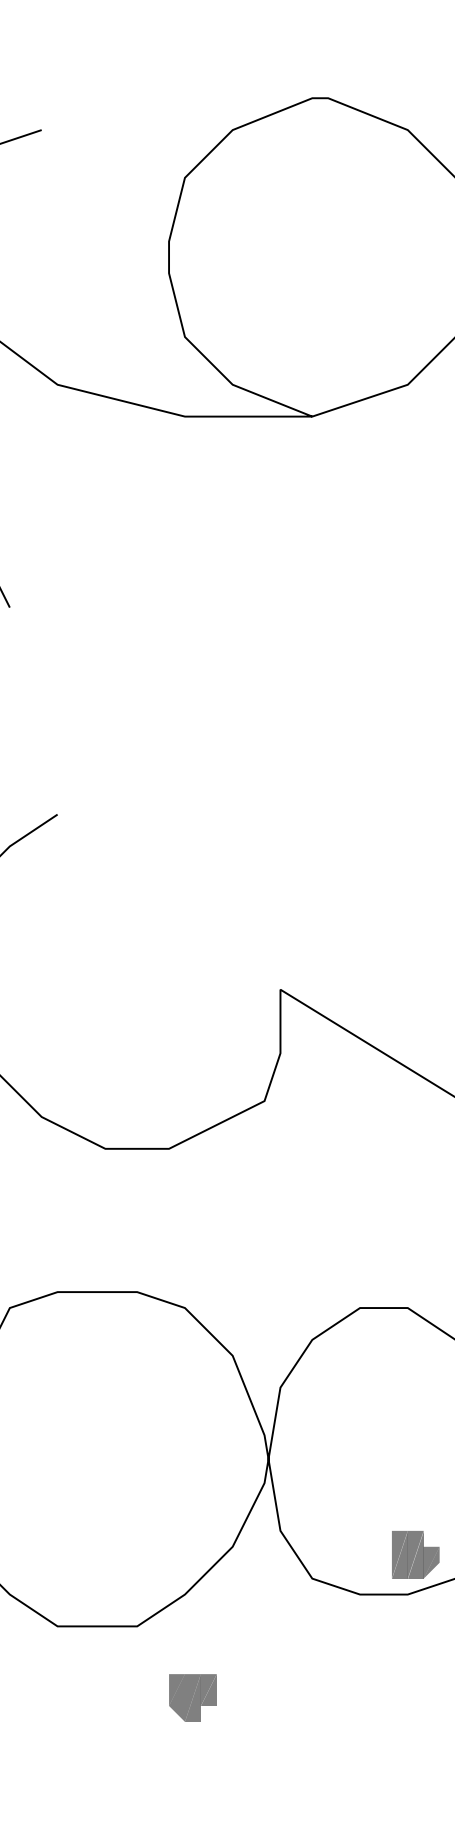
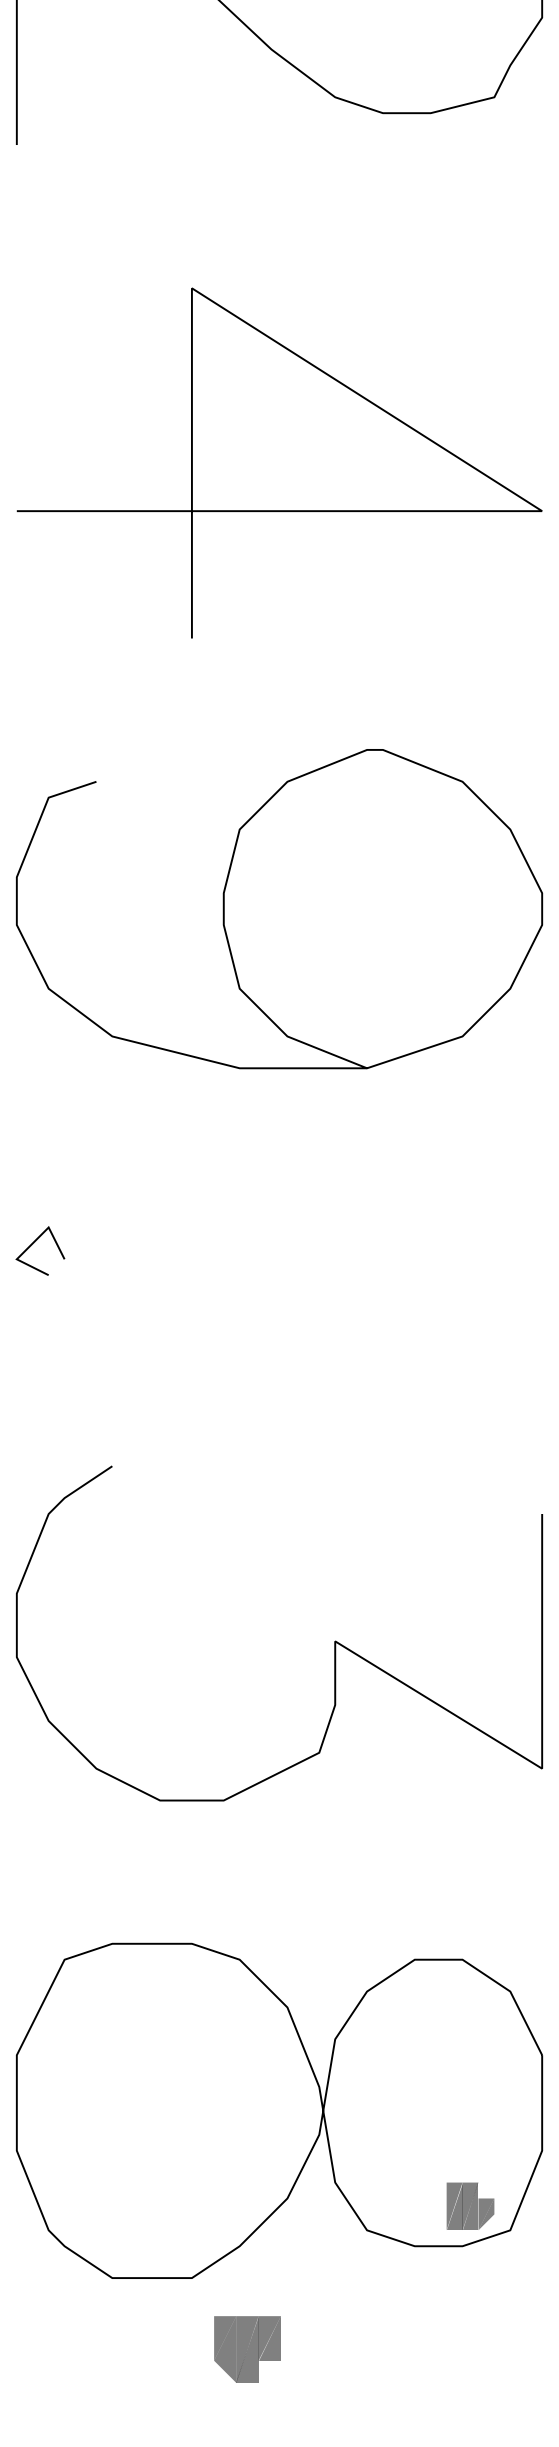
part: (192, 1697) -> (247, 2349), size x1.4

